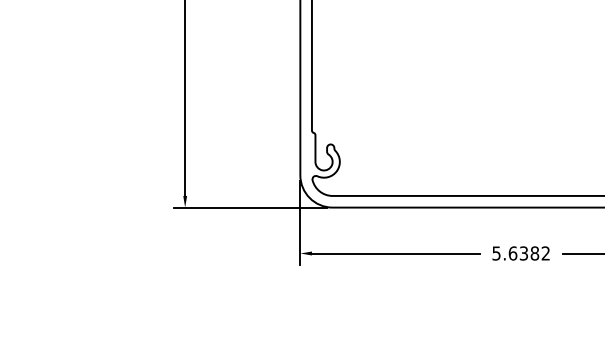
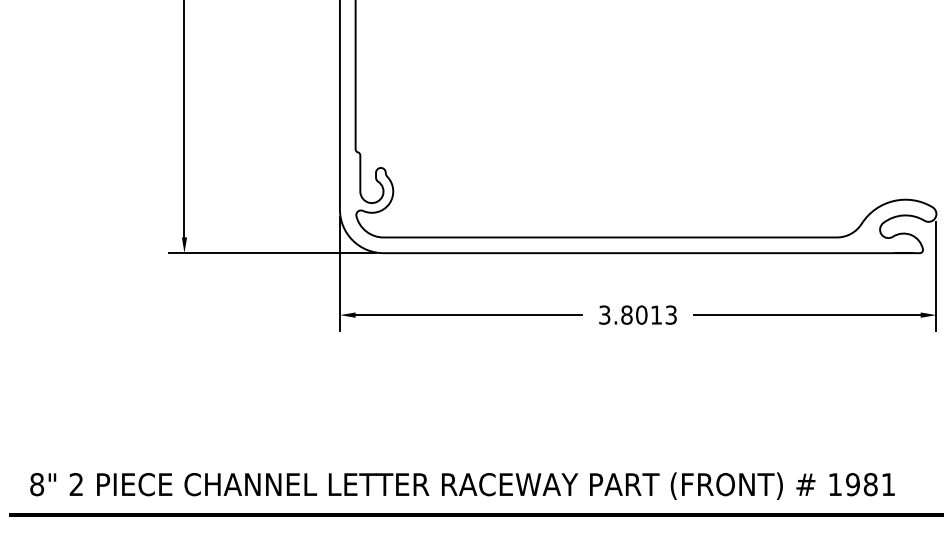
text: (520, 253) -> (637, 314), 5.6382 -> 3.8013

